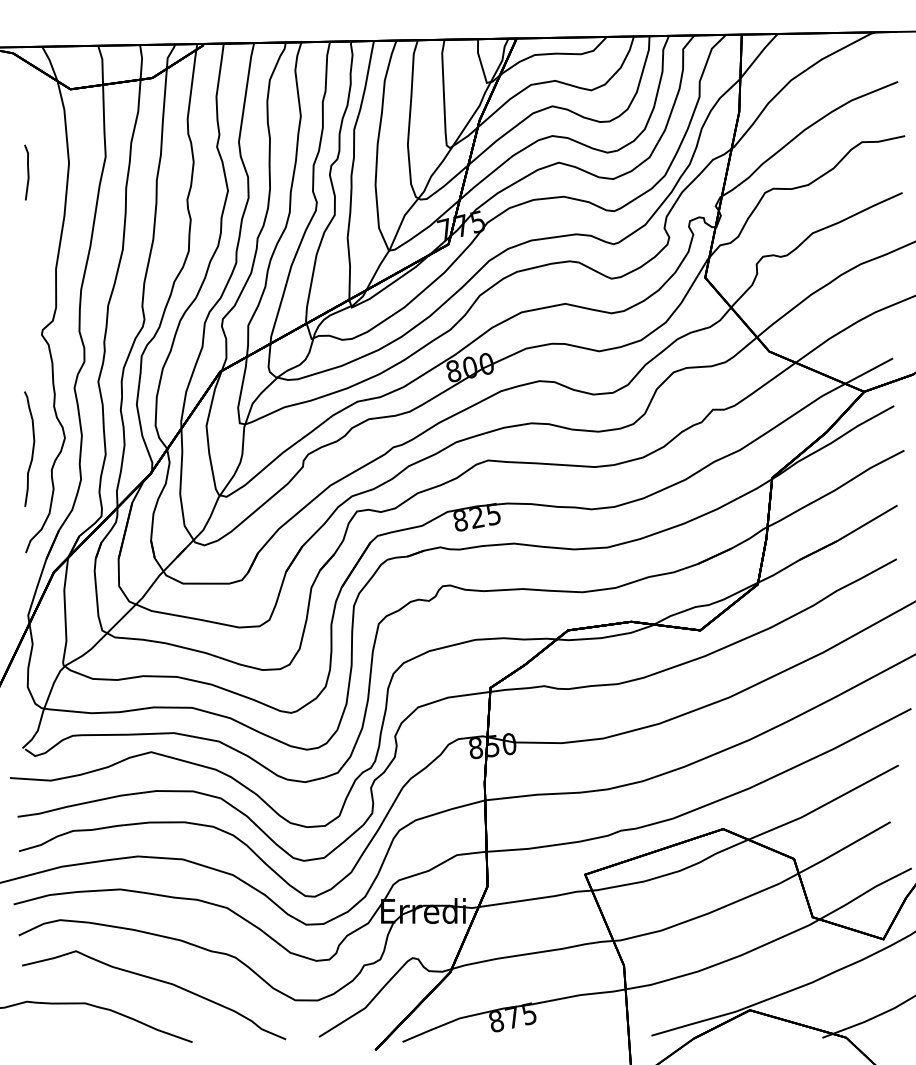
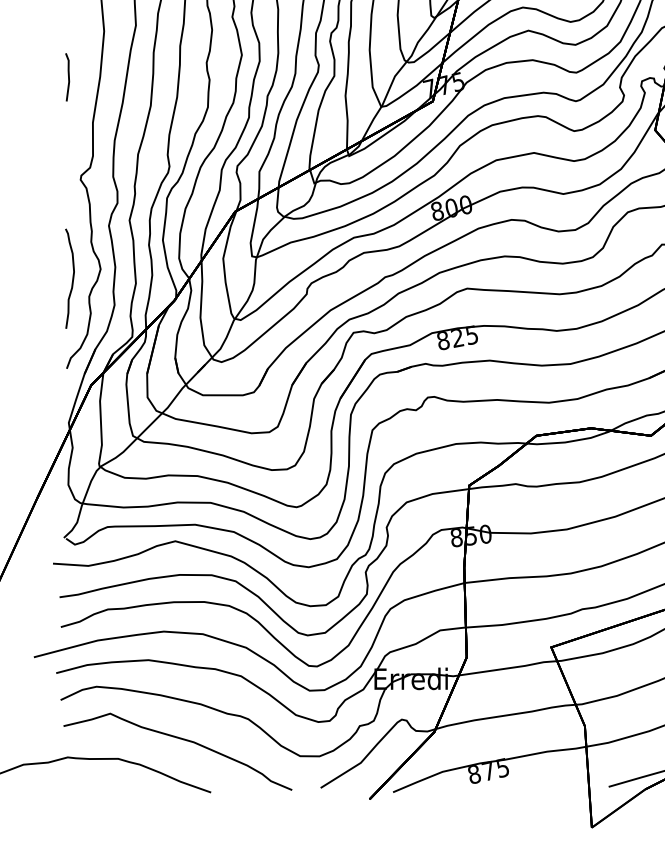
line: (27, 172) -> (68, 77), moved

